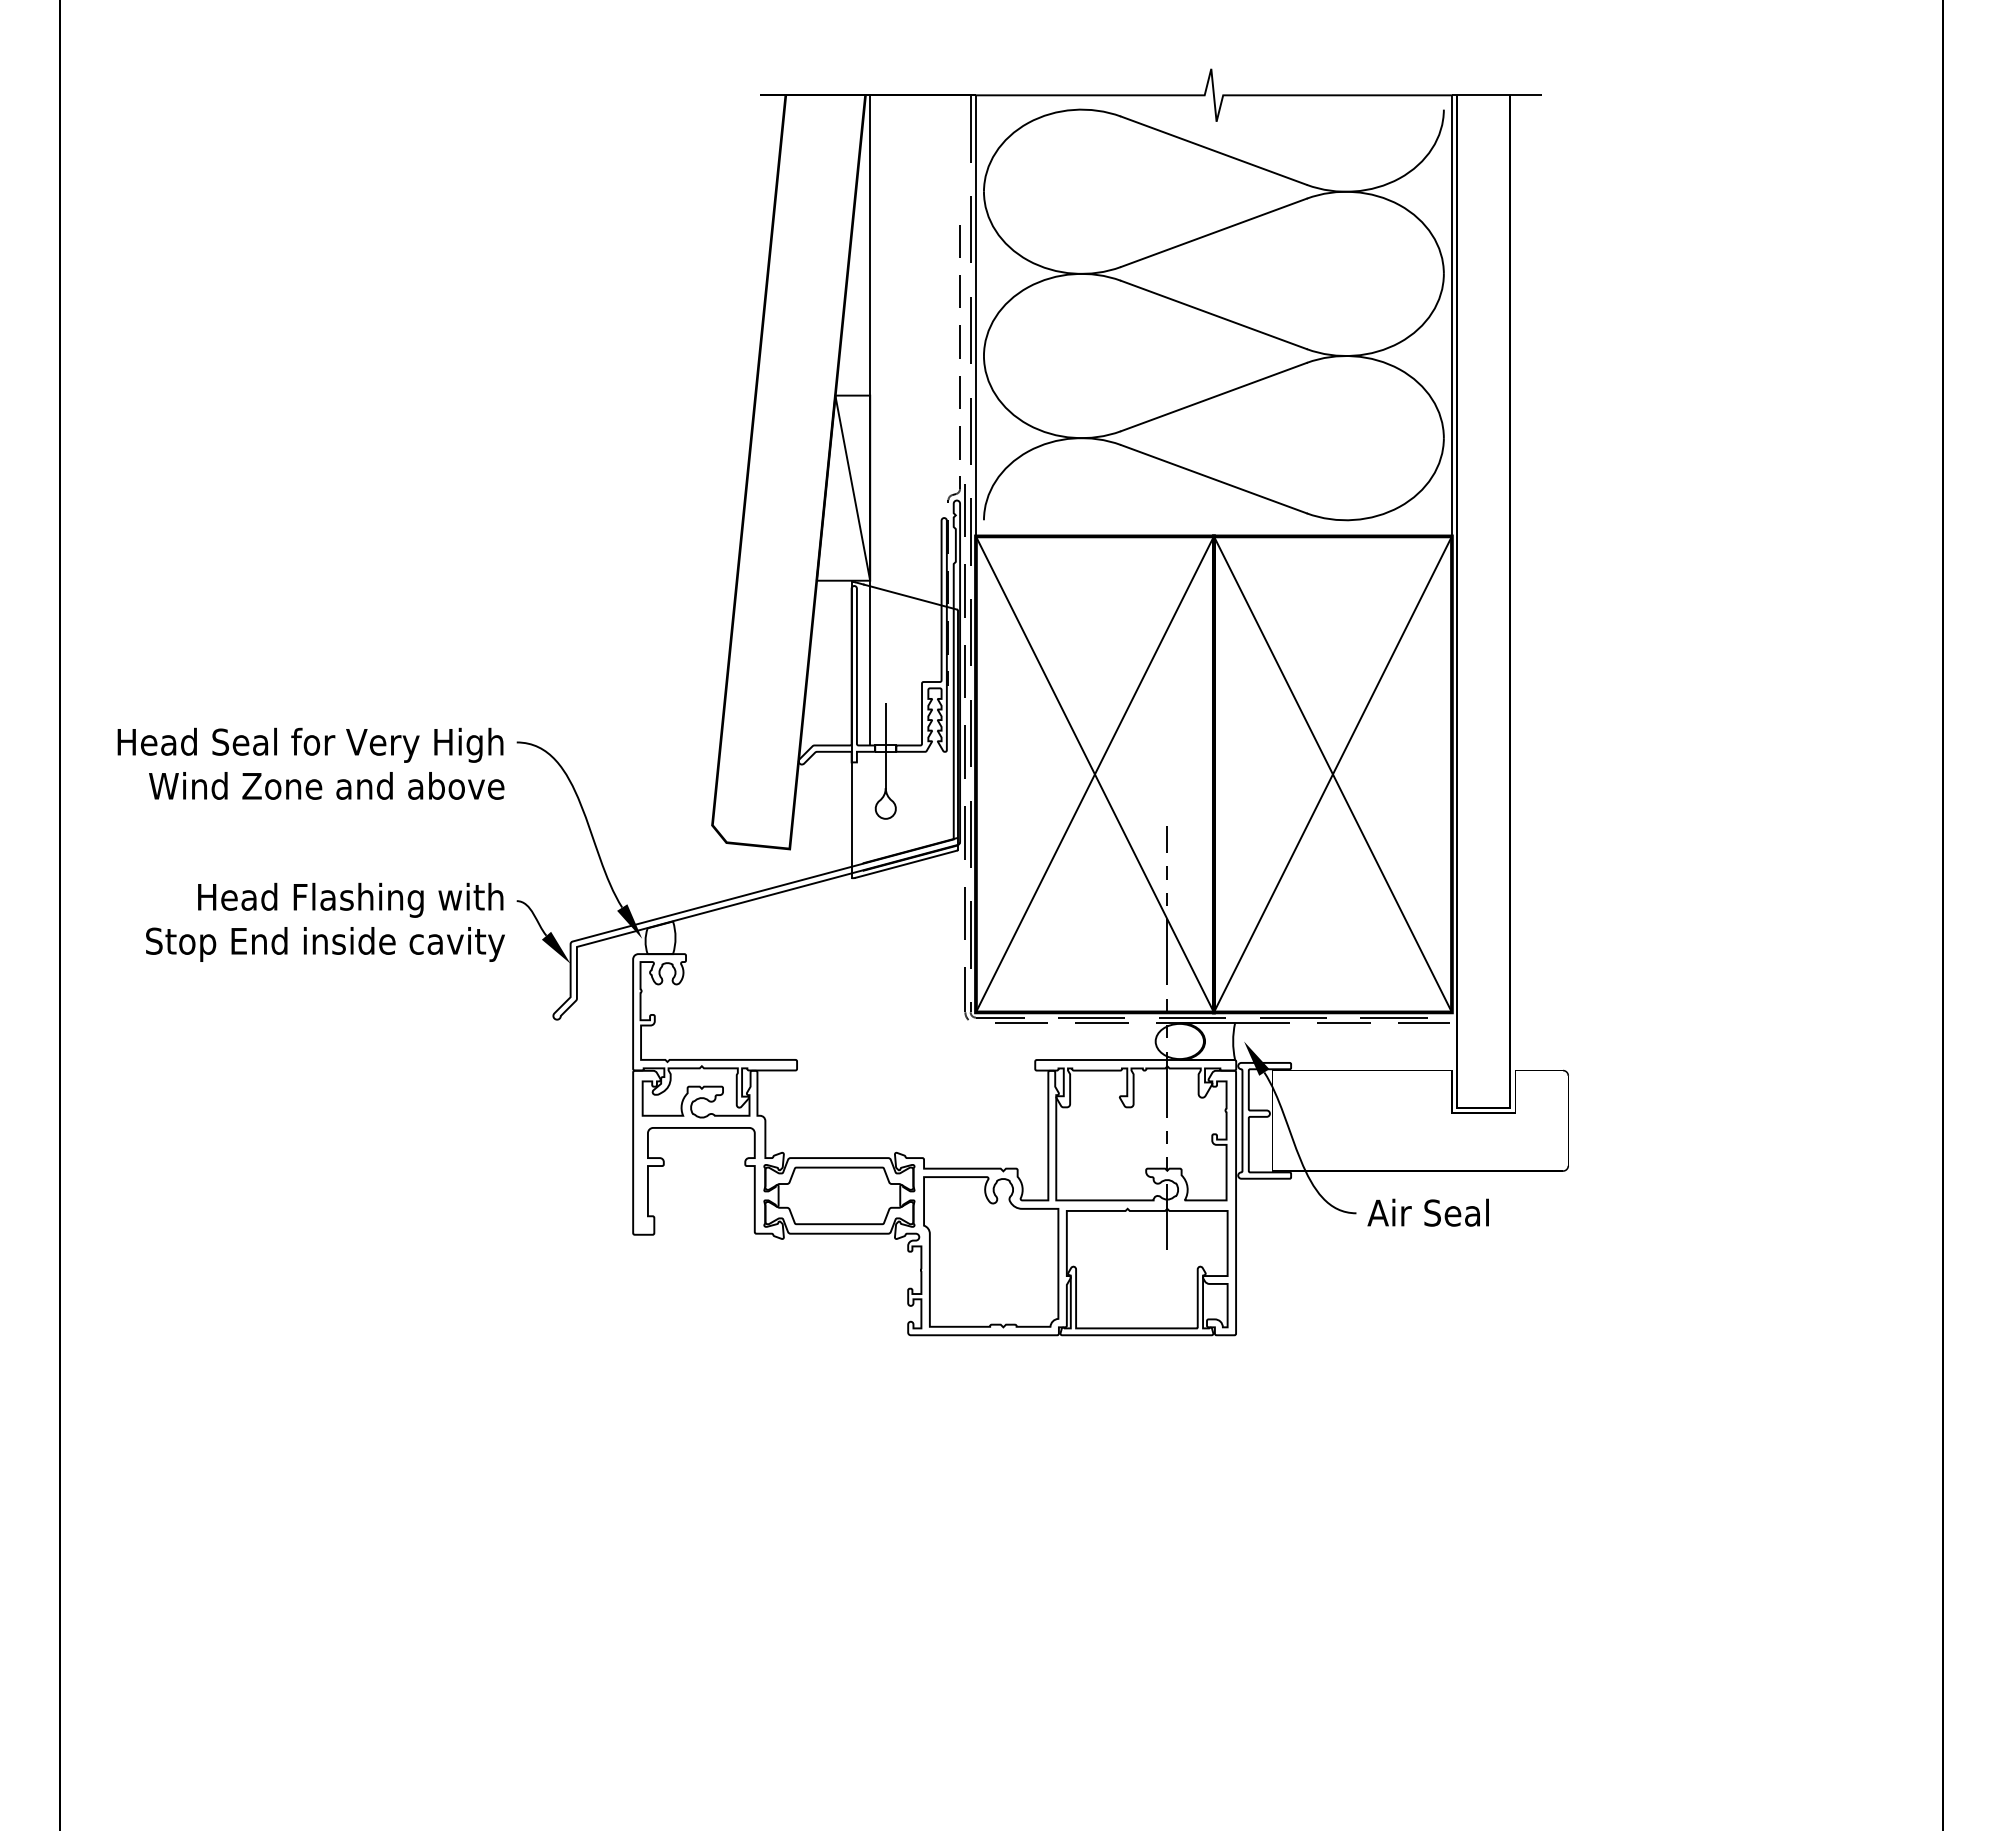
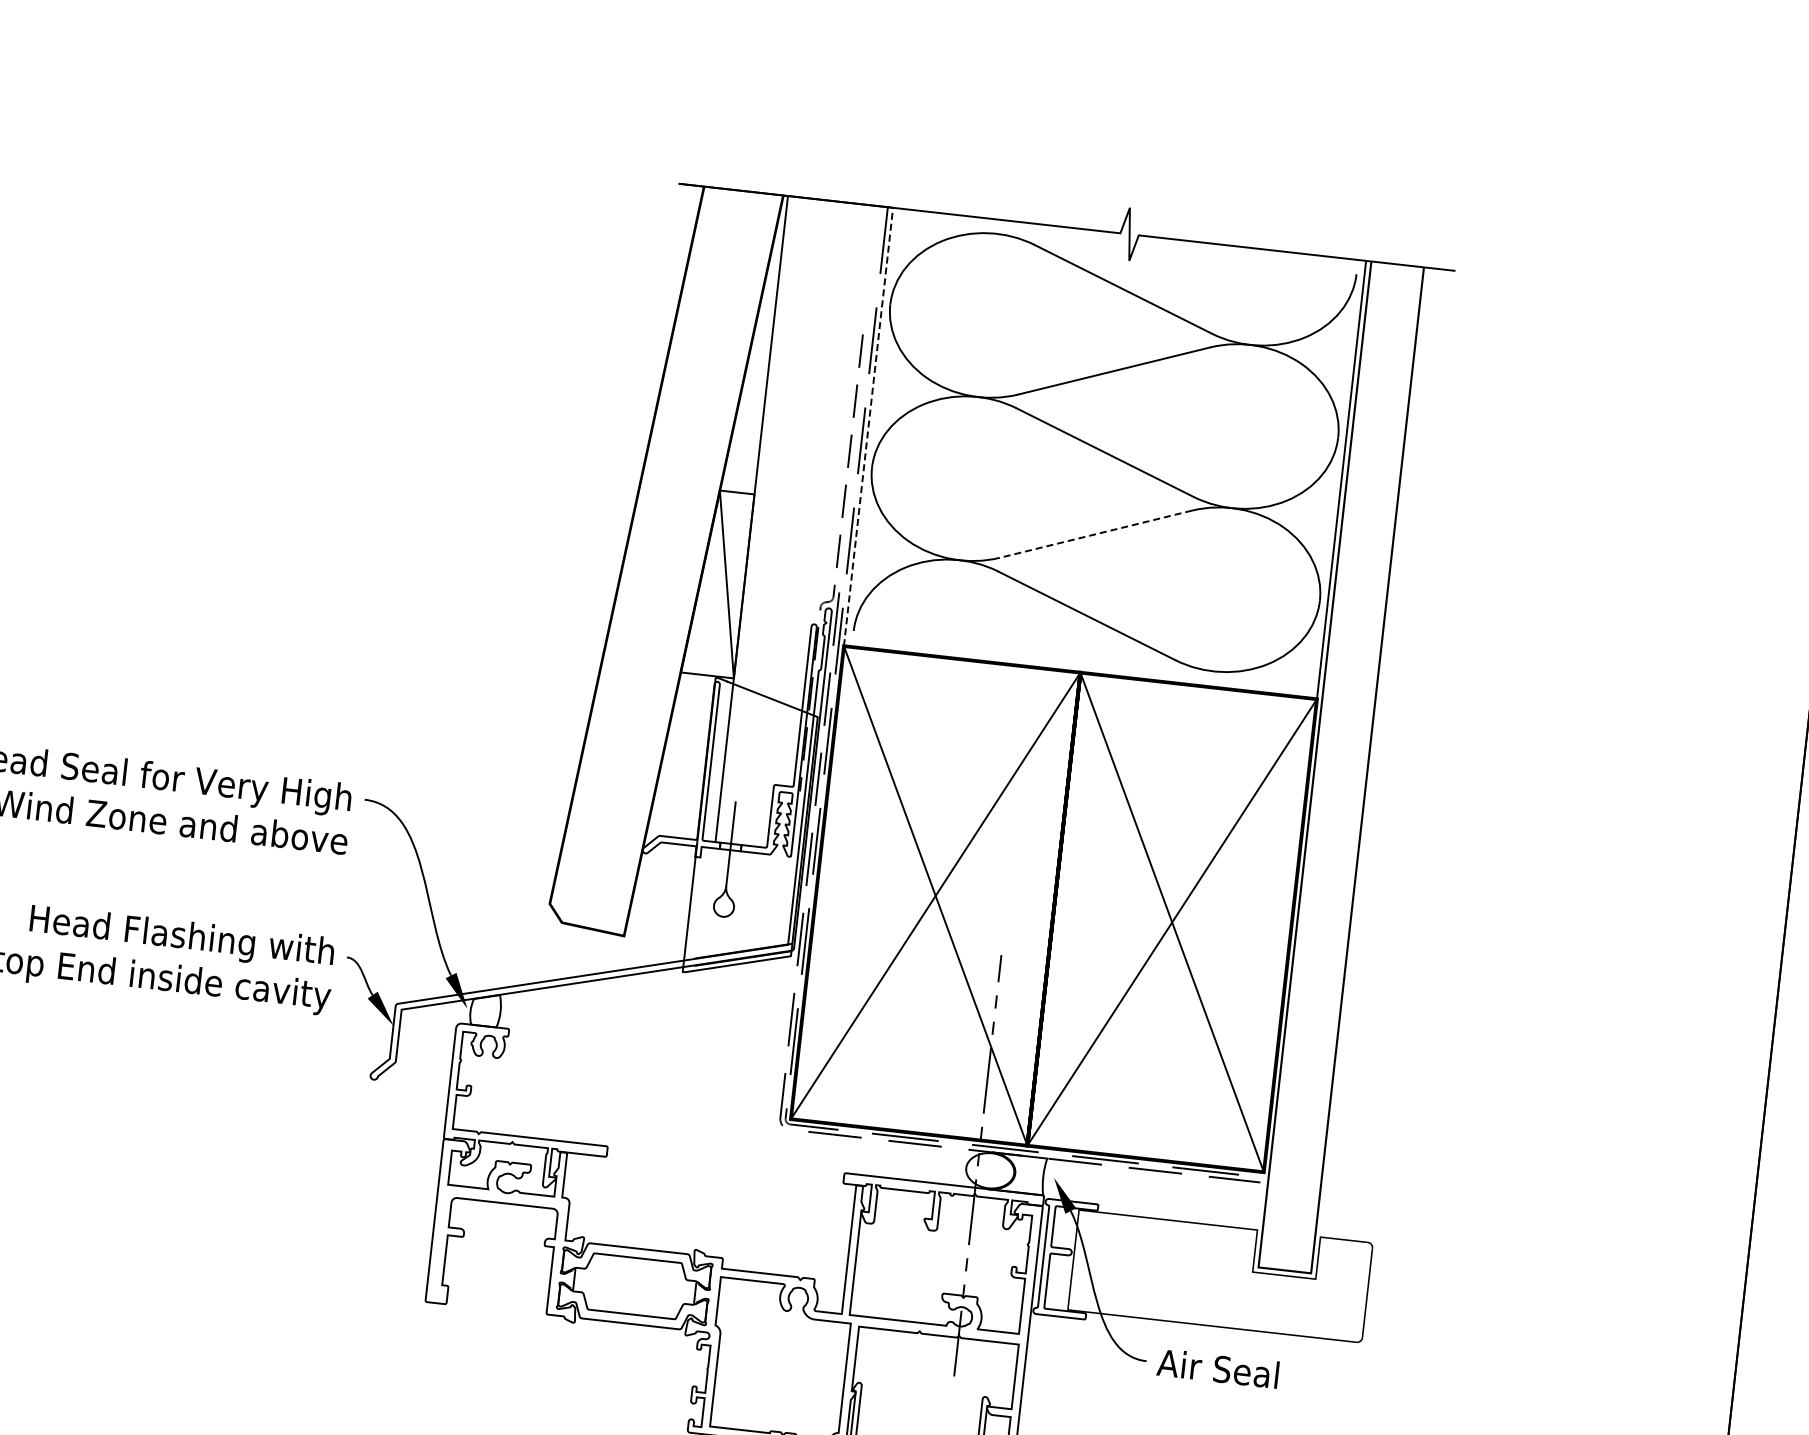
line: (975, 315) -> (868, 426), solid -> dashed
line: (1213, 397) -> (1095, 534), solid -> dashed

